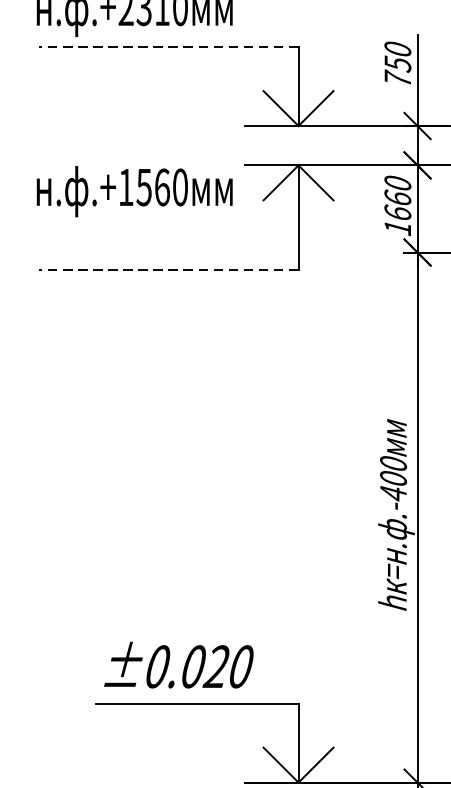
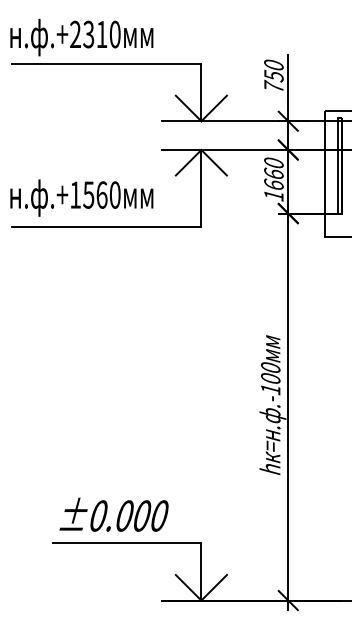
line: (168, 46) -> (106, 63), dashed -> solid
text: (134, 190) -> (81, 197), moved
line: (168, 270) -> (106, 226), dashed -> solid
text: (393, 493) -> (270, 389), .-400 -> .-100
text: (216, 666) -> (141, 515), ±0.020 -> ±0.000

